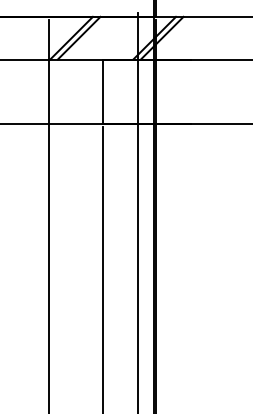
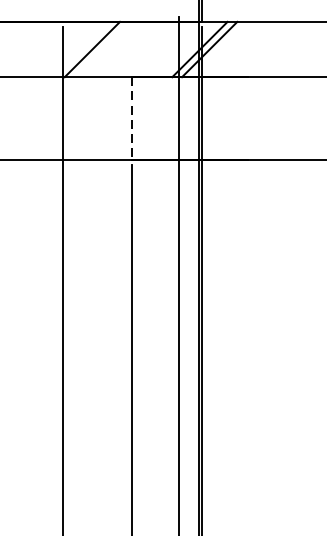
line: (78, 37) -> (101, 48), removed
line: (102, 92) -> (132, 119), solid -> dashed

